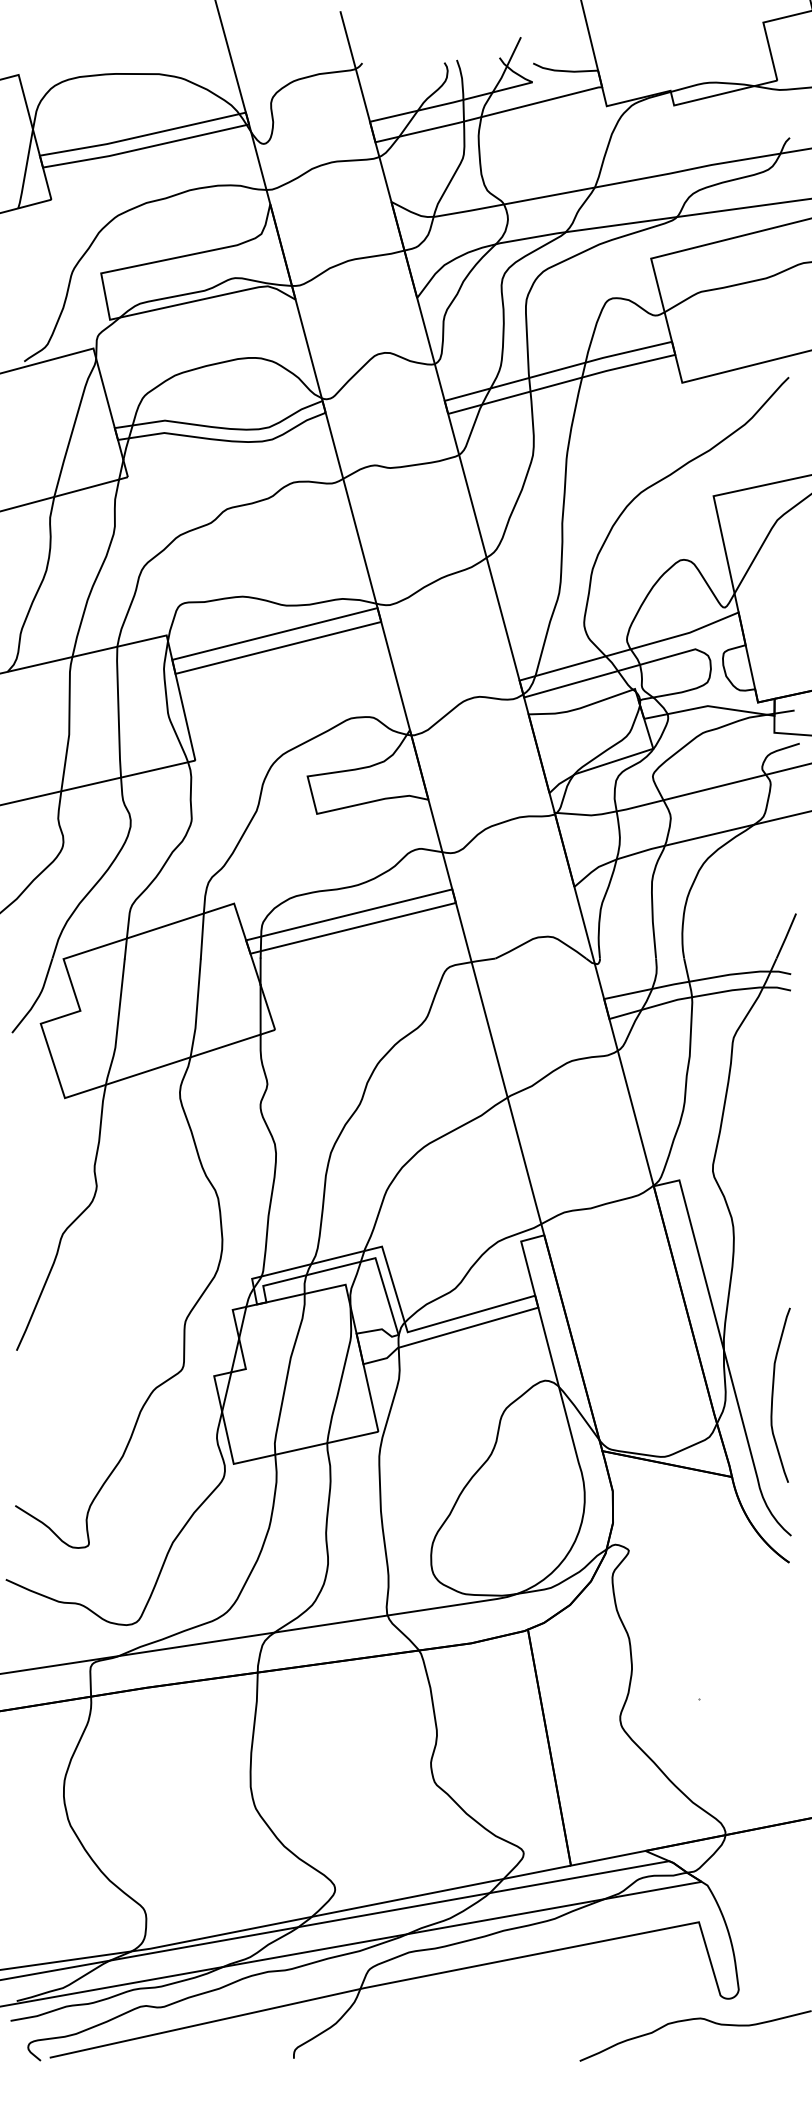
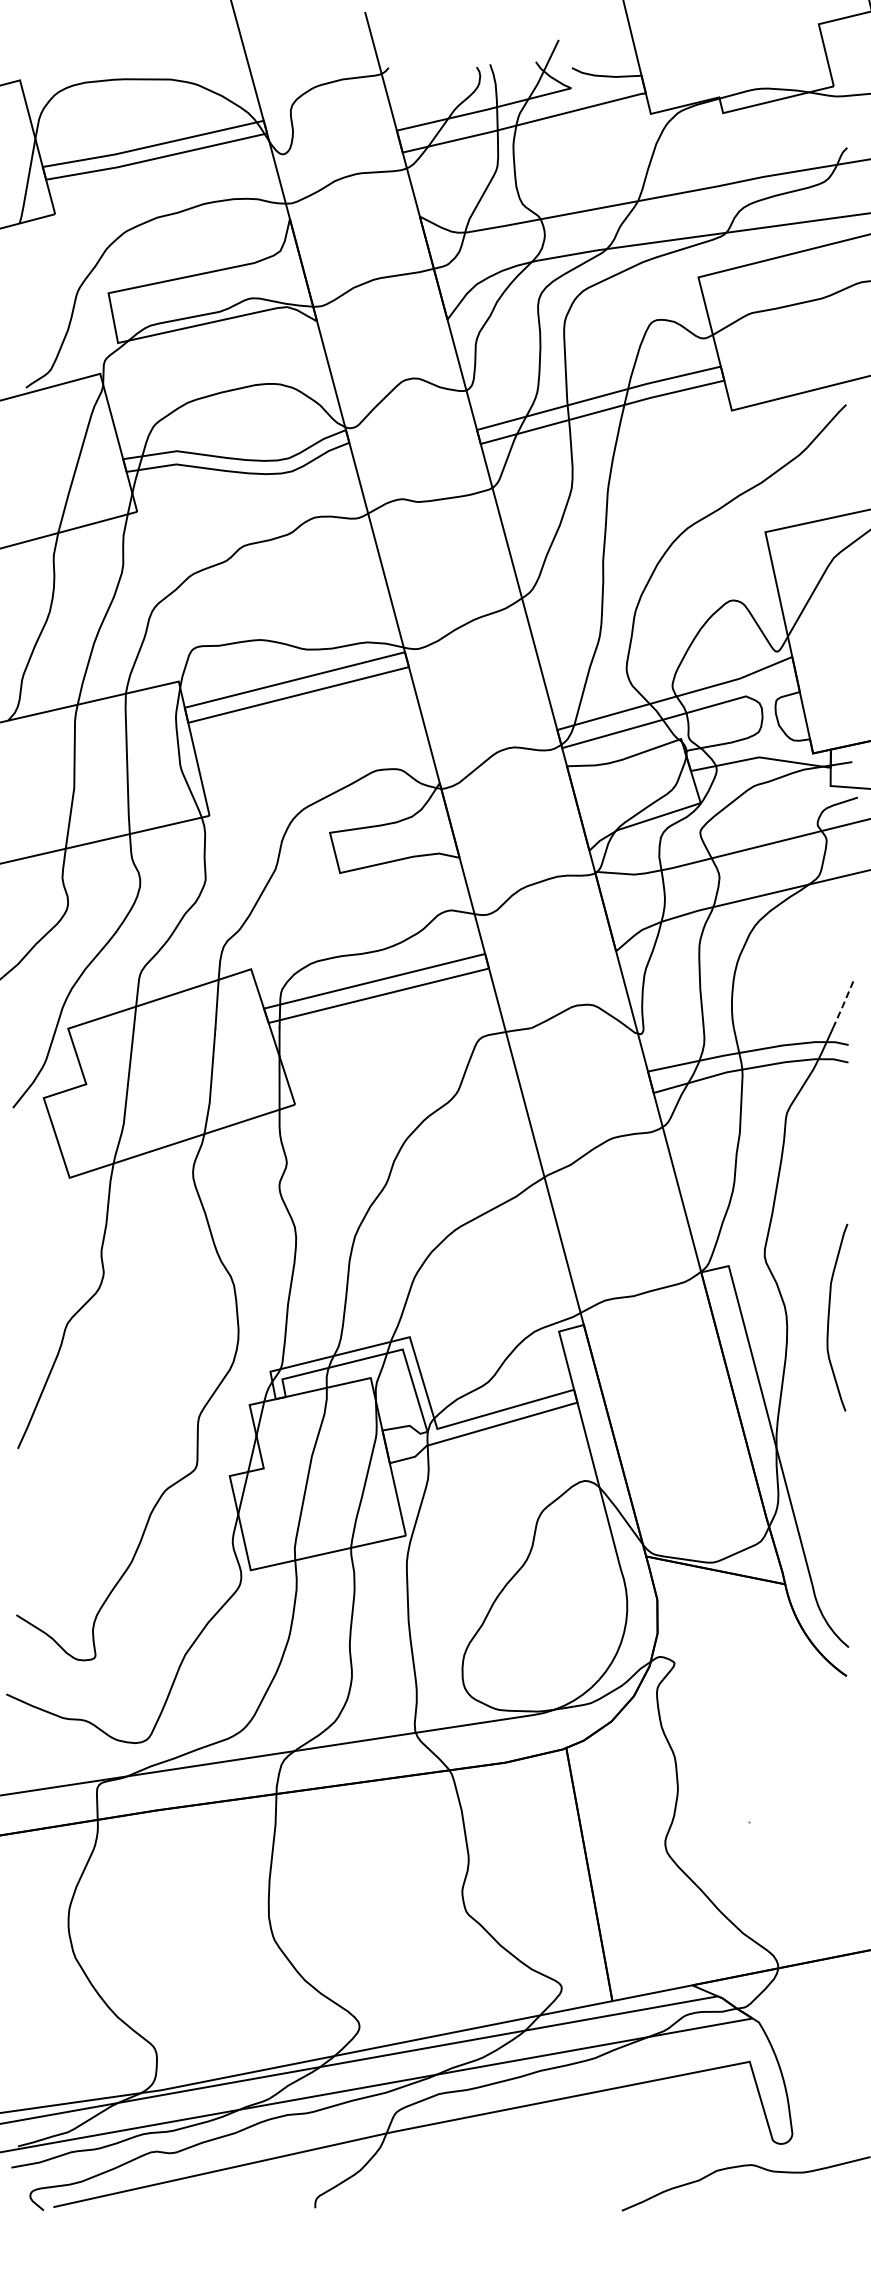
line: (786, 936) -> (843, 1004), solid -> dashed
curve: (773, 1395) -> (829, 1317), moved

